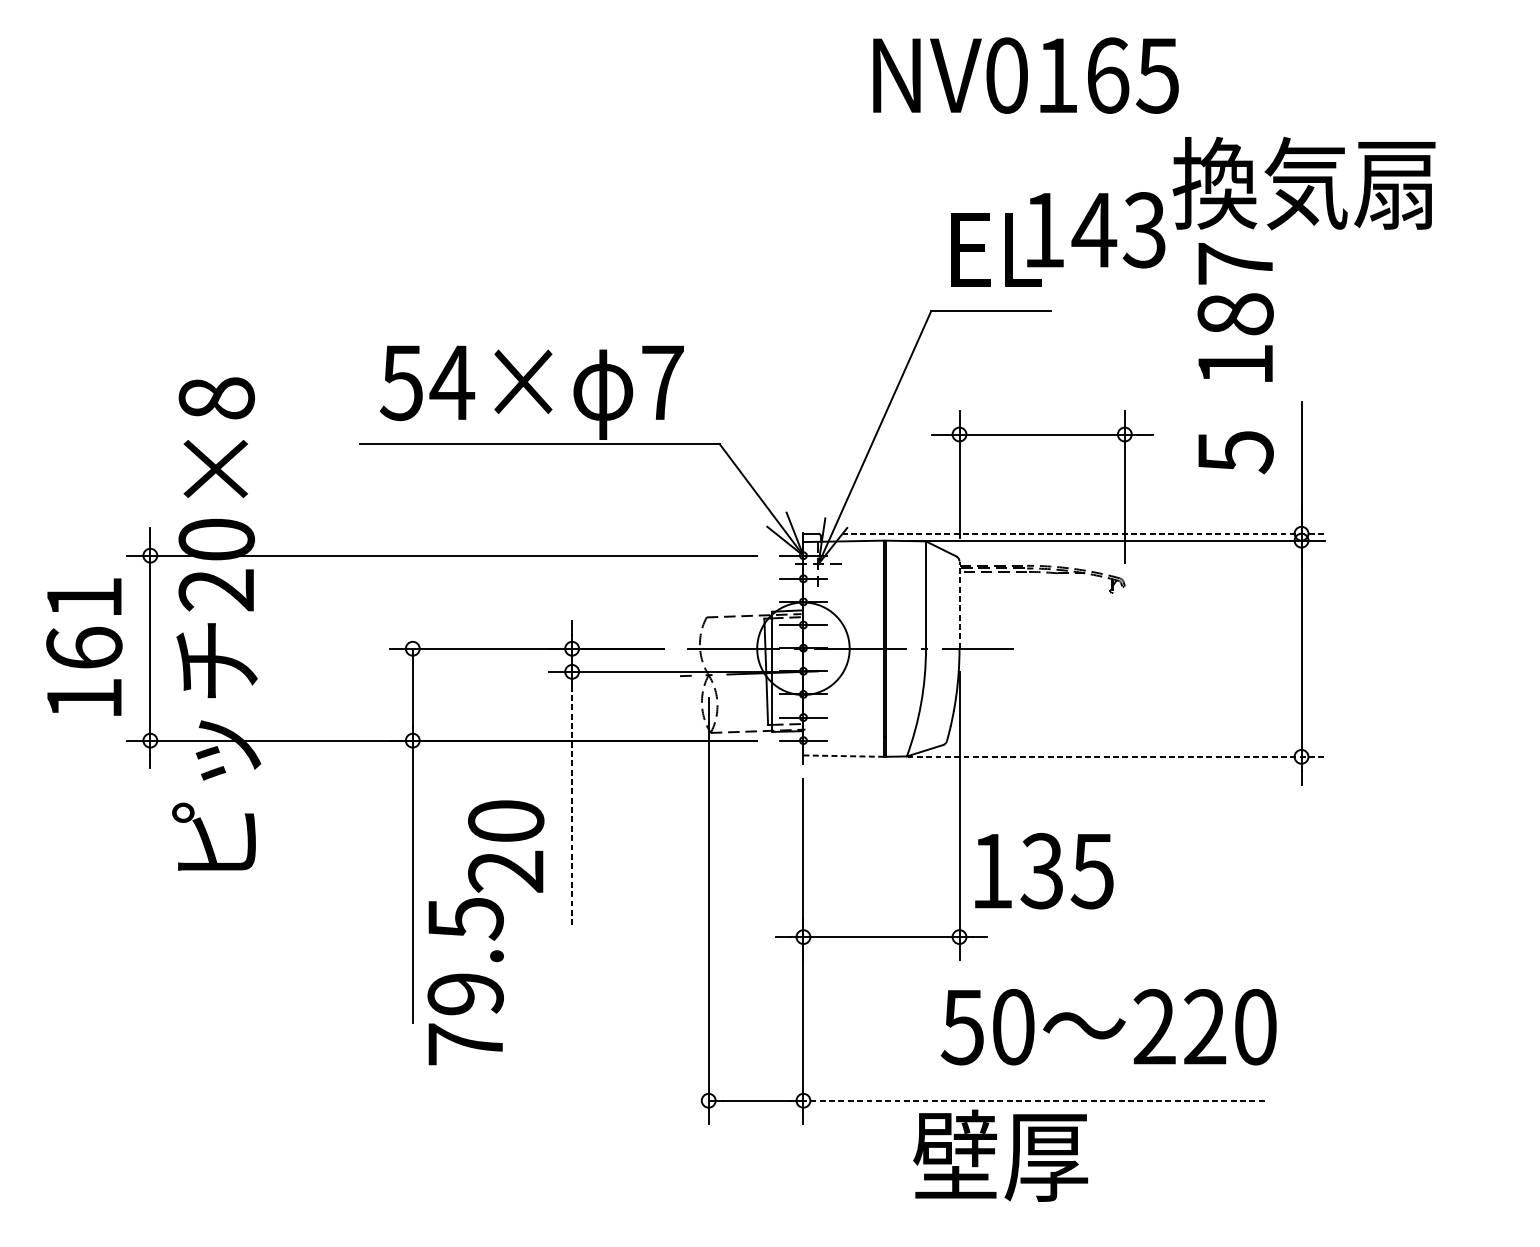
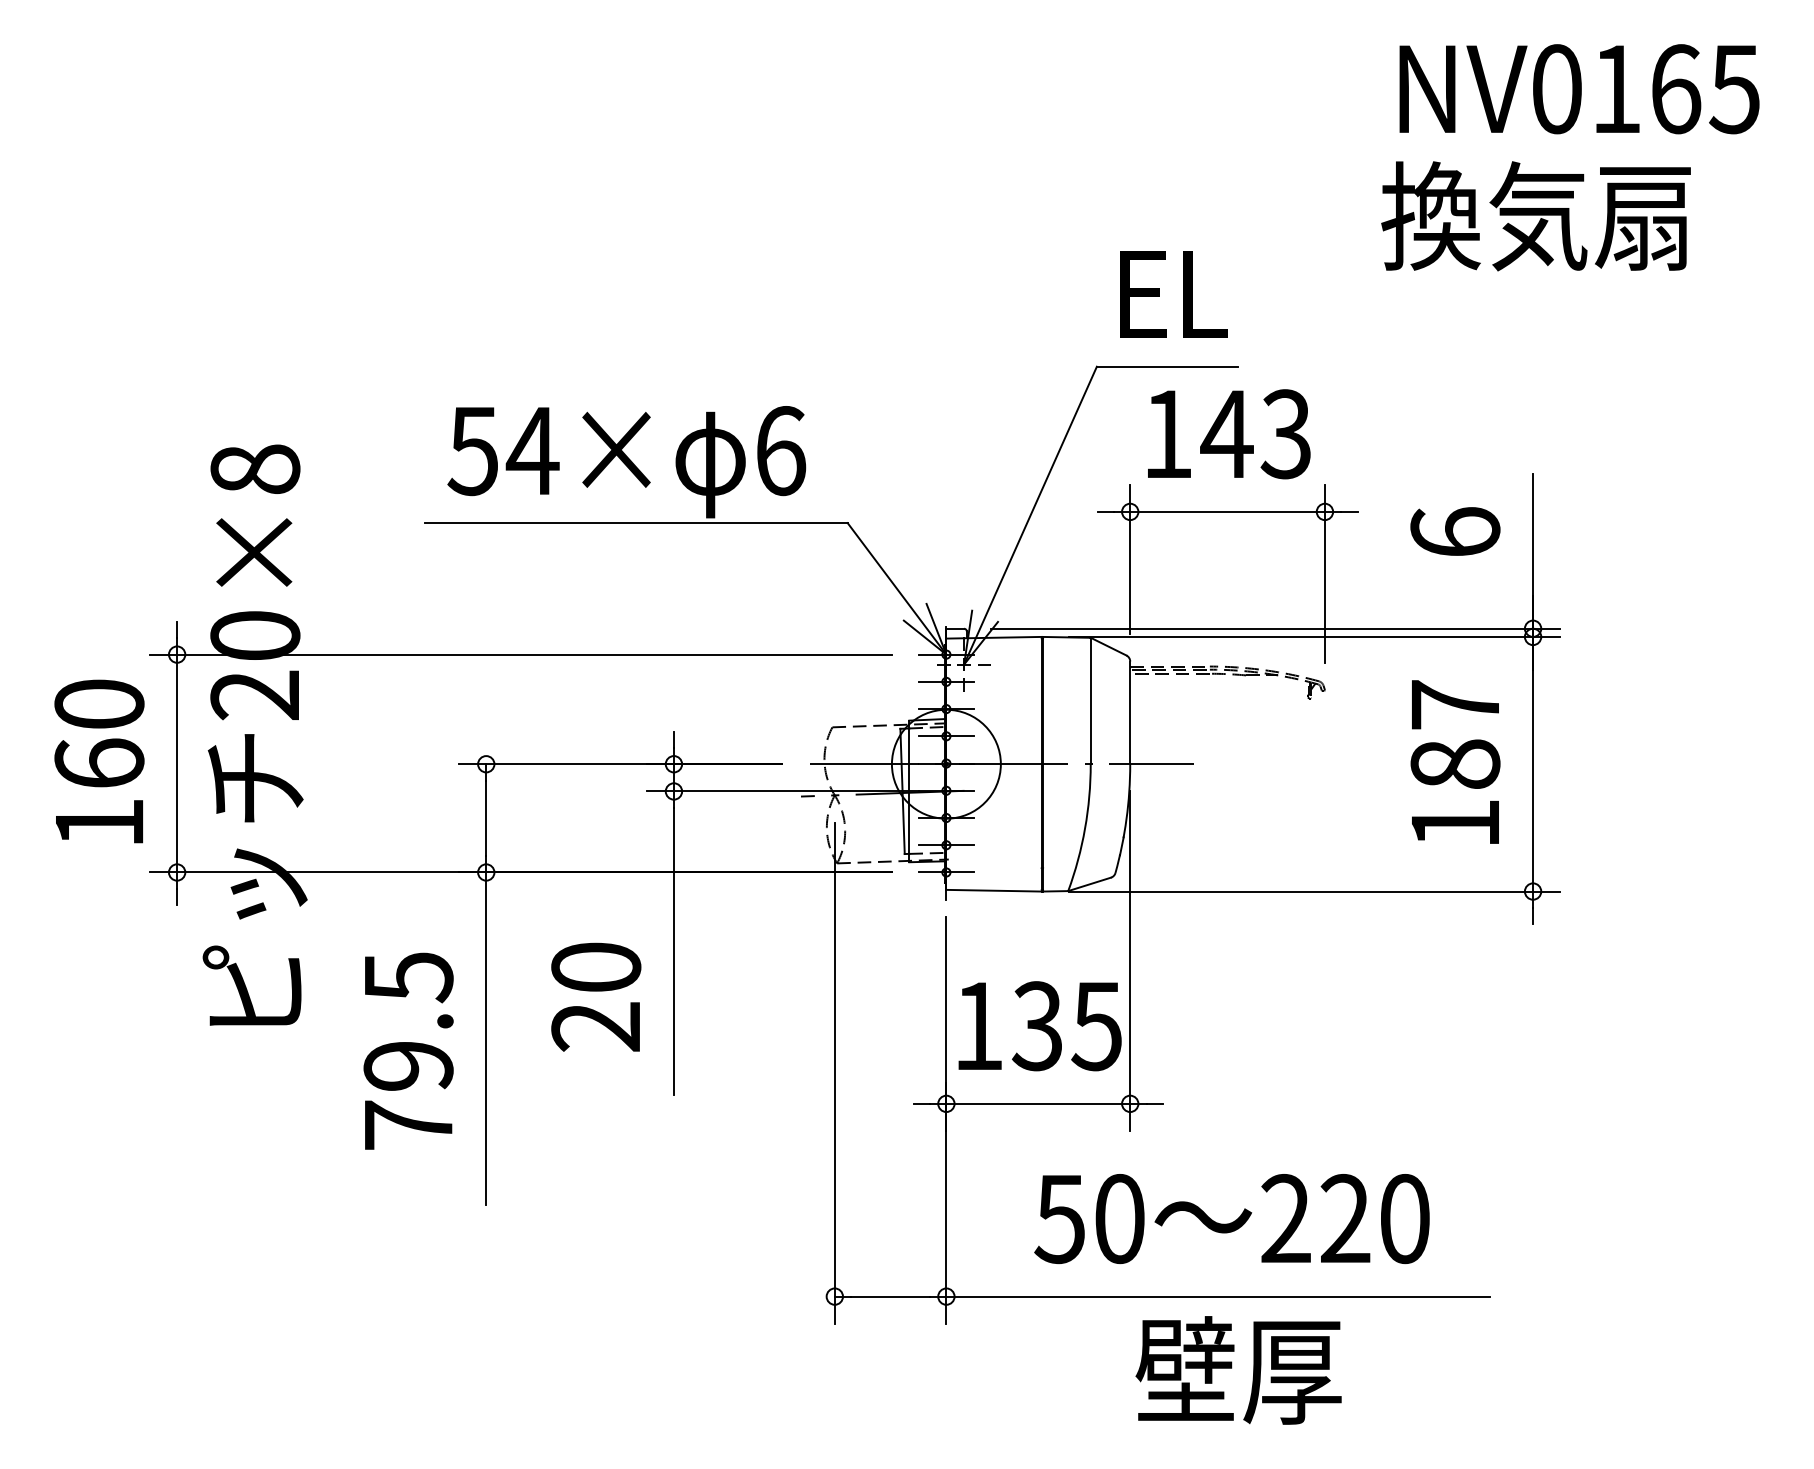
text: (1025, 75) -> (1579, 89), moved
text: (1096, 230) -> (1229, 434), moved
text: (1235, 311) -> (1455, 761), moved
text: (663, 383) -> (781, 451), 7 -> 6
text: (1235, 452) -> (1455, 532), 5 -> 6
line: (1083, 533) -> (1276, 628), dashed -> solid
text: (84, 597) -> (99, 703), 161 -> 160
line: (959, 604) -> (1130, 712), dashed -> solid
line: (844, 755) -> (994, 890), dashed -> solid
line: (1115, 756) -> (1314, 891), dashed -> solid
line: (571, 807) -> (673, 951), dashed -> solid
text: (1043, 871) -> (1039, 1026), moved
text: (465, 980) -> (408, 1050), moved
text: (1108, 1027) -> (1231, 1219), moved
line: (1034, 1100) -> (1218, 1296), dashed -> solid
text: (1000, 1155) -> (1238, 1370), moved

